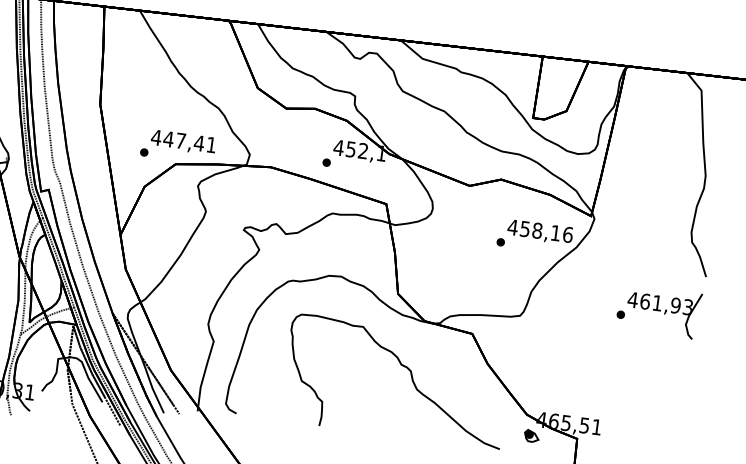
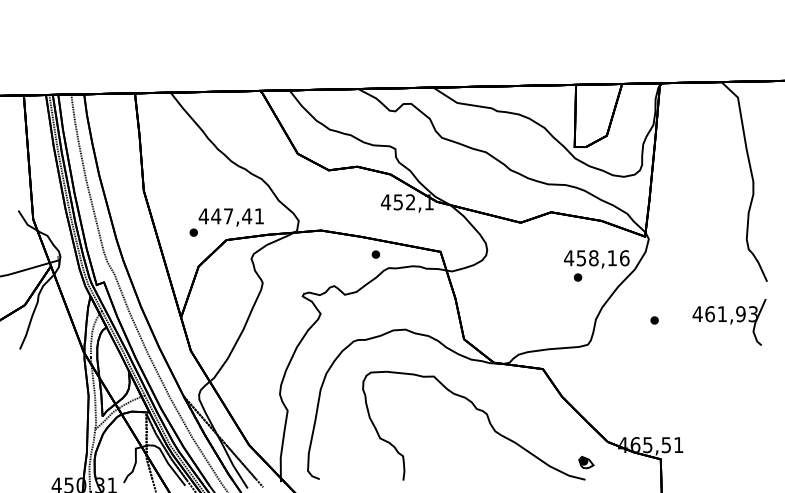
part: (326, 162) -> (375, 254), moved
part: (500, 242) -> (577, 277), moved
part: (620, 314) -> (654, 320), moved
part: (531, 436) -> (586, 462), moved

